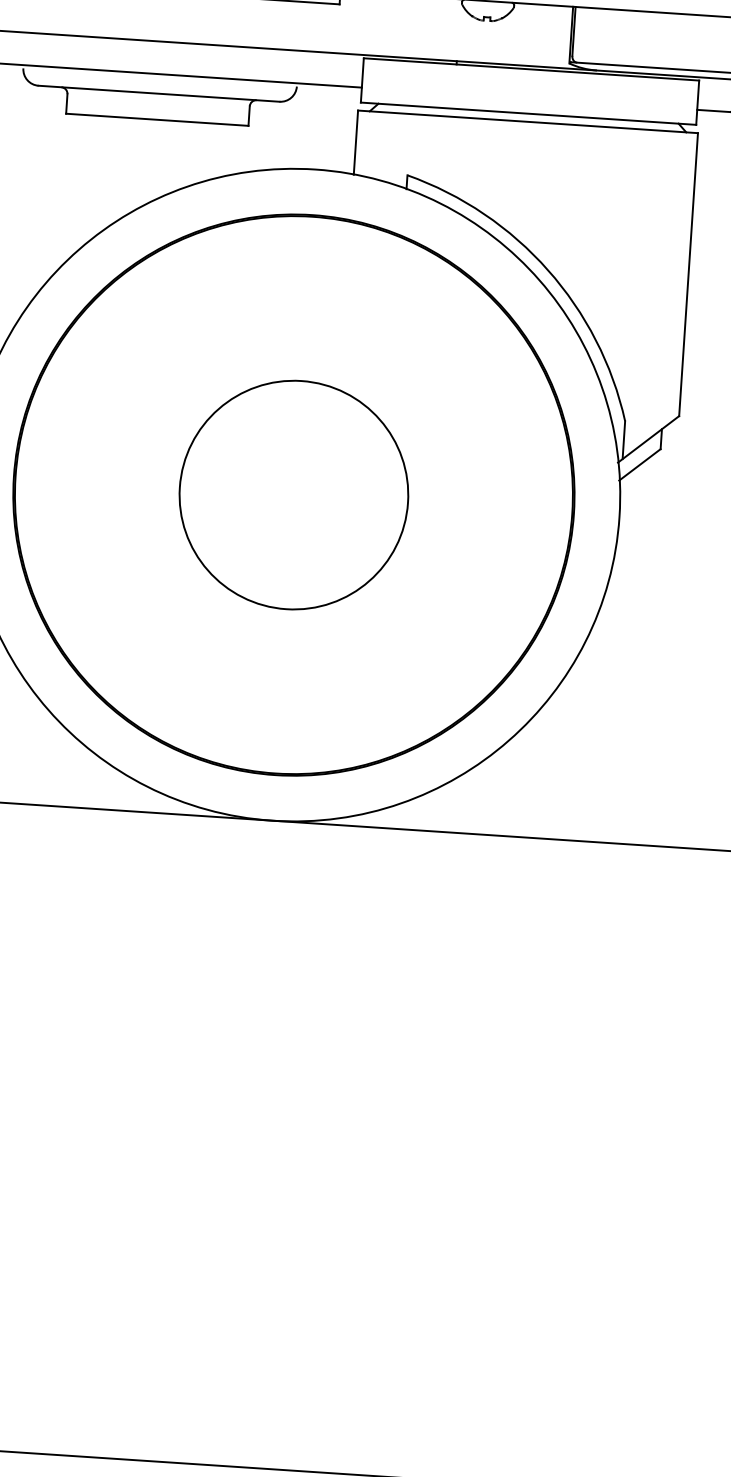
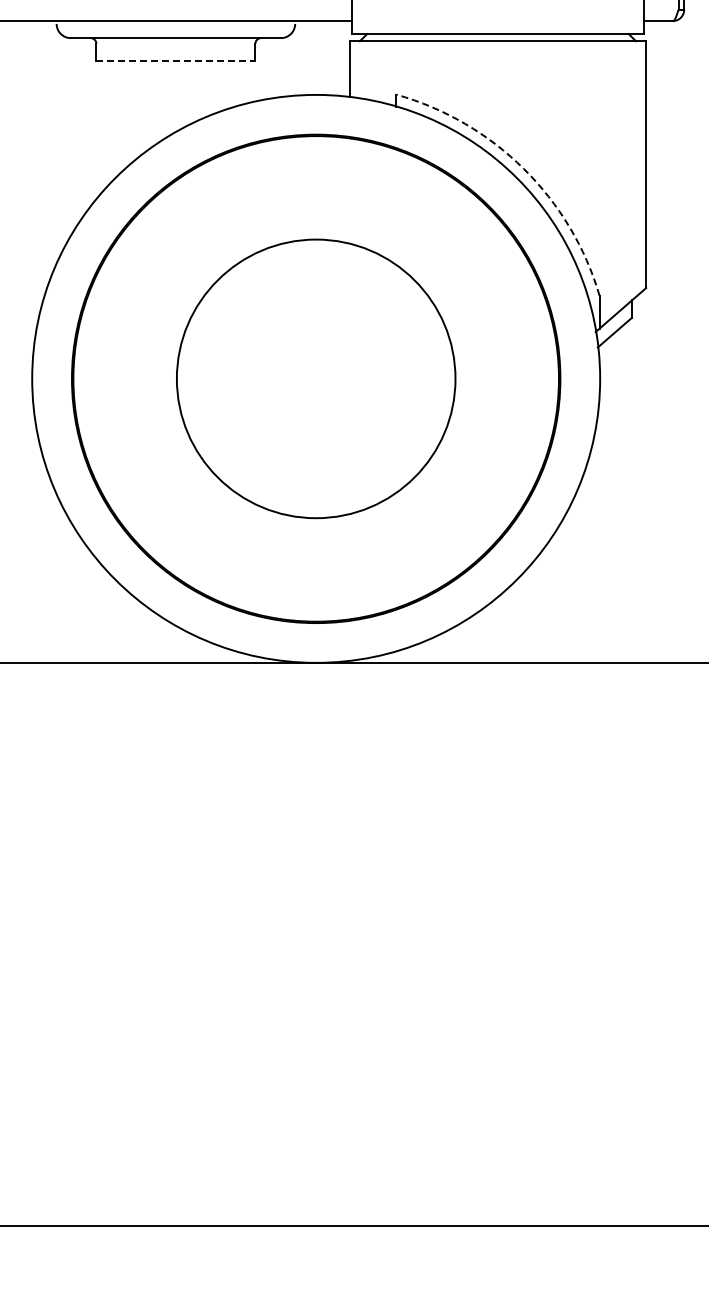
line: (156, 119) -> (175, 60), solid -> dashed
arc: (547, 269) -> (523, 168), solid -> dashed
circle: (293, 494) -> (315, 378), size x1.4

